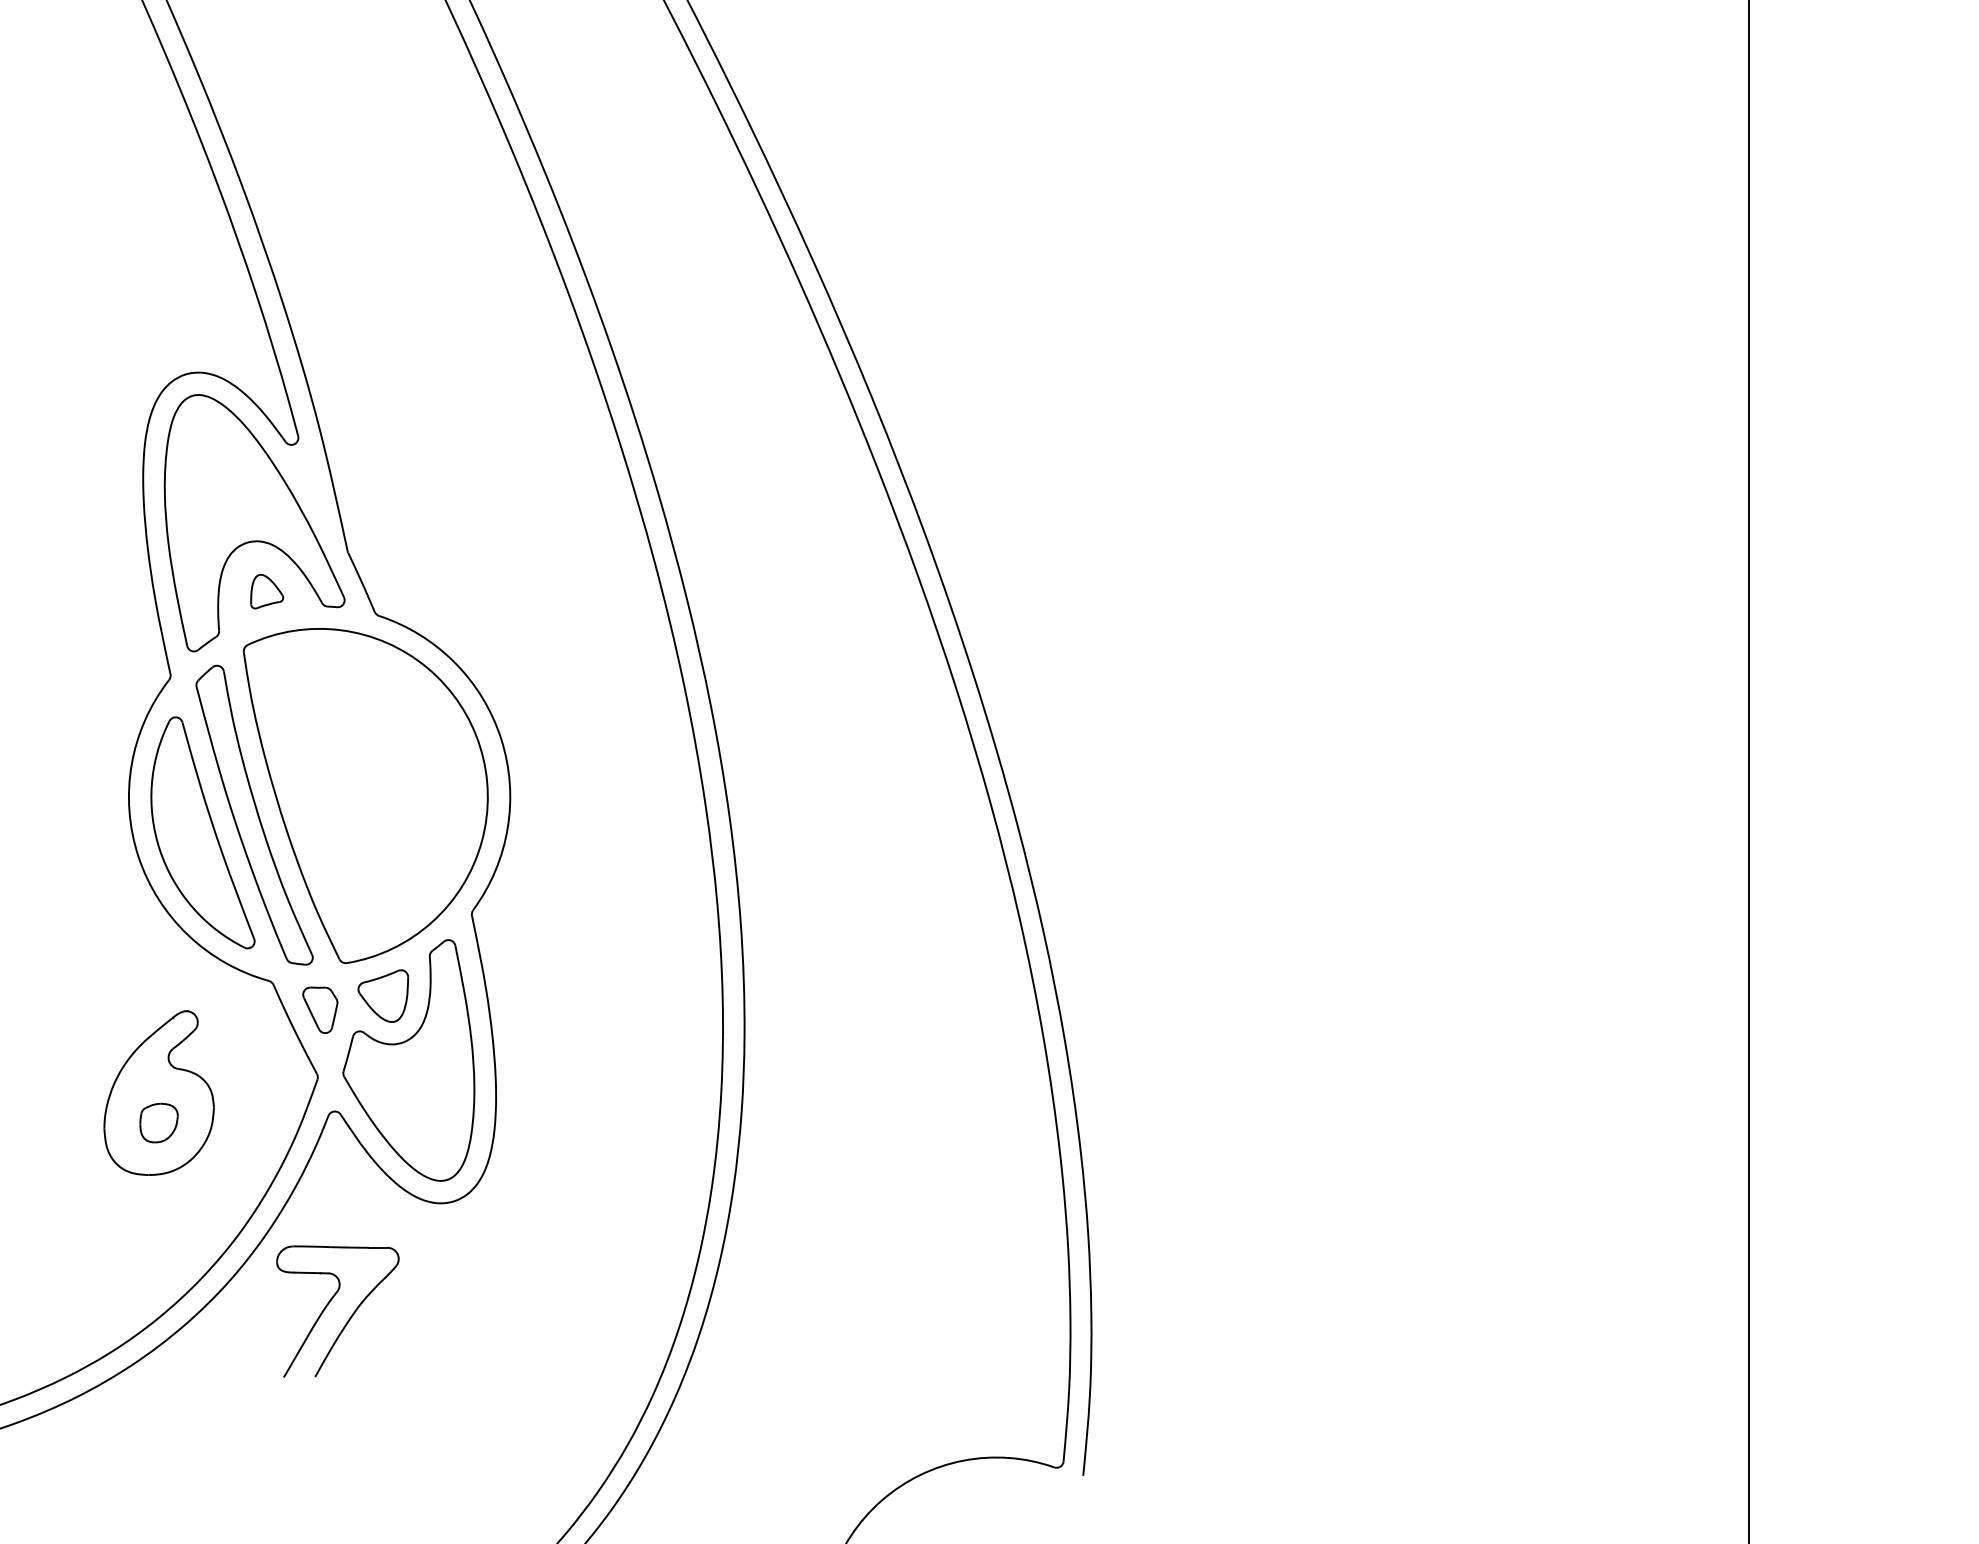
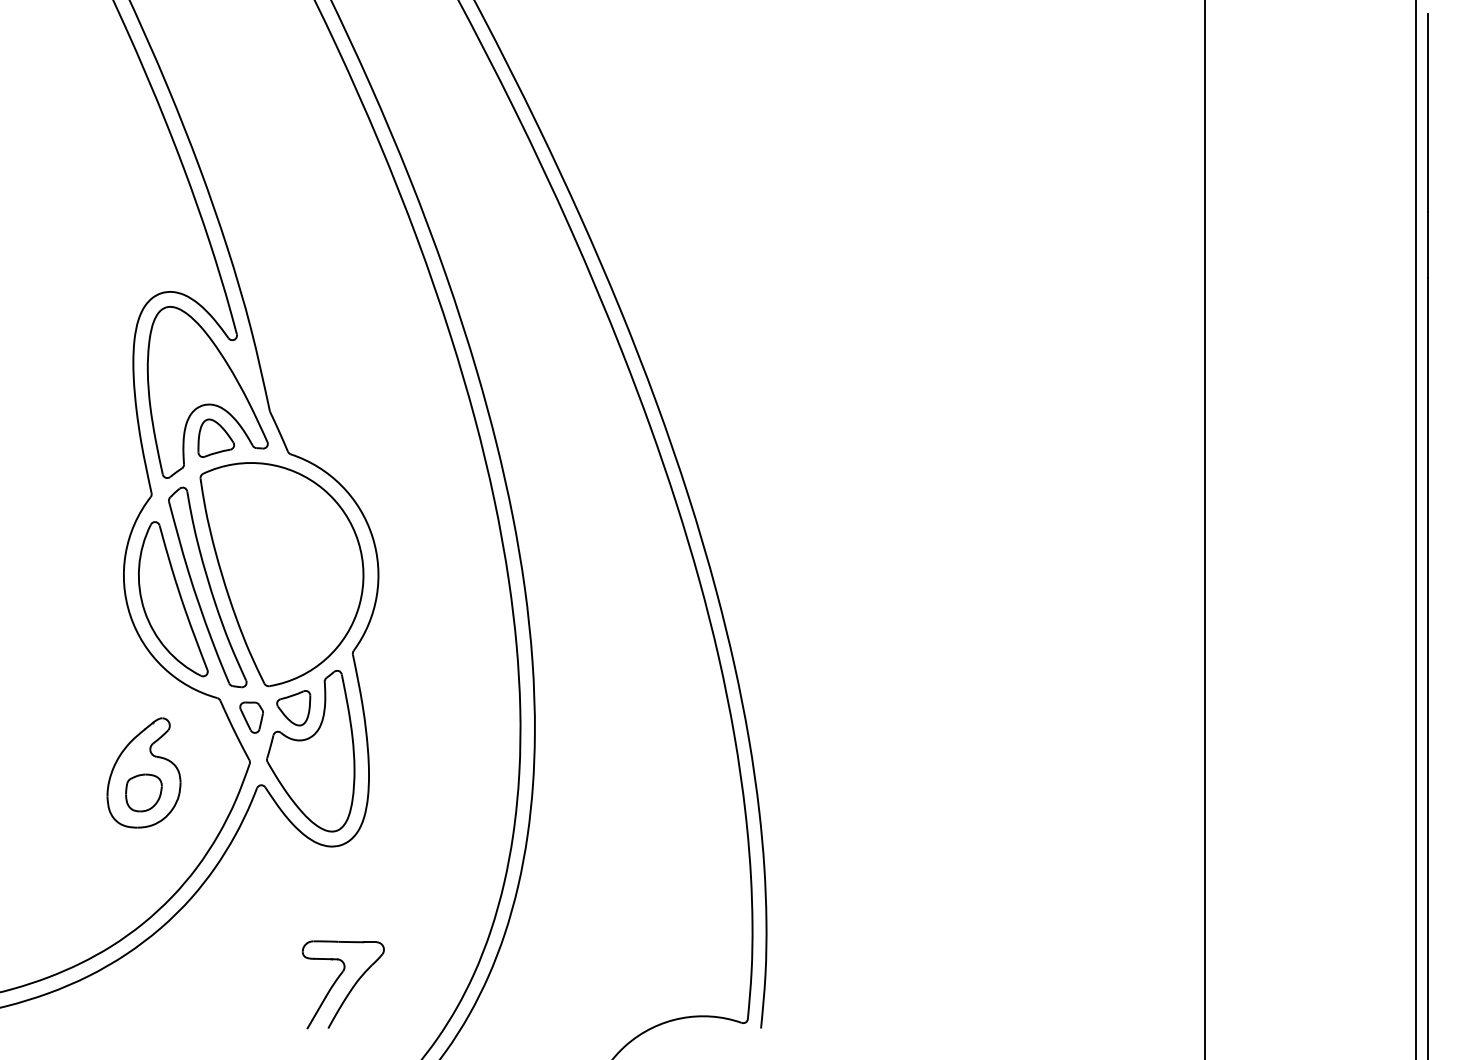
part: (266, 590) -> (215, 437), size x1.67
part: (158, 1122) -> (143, 792), size x1.43
part: (327, 1308) -> (336, 982), moved

